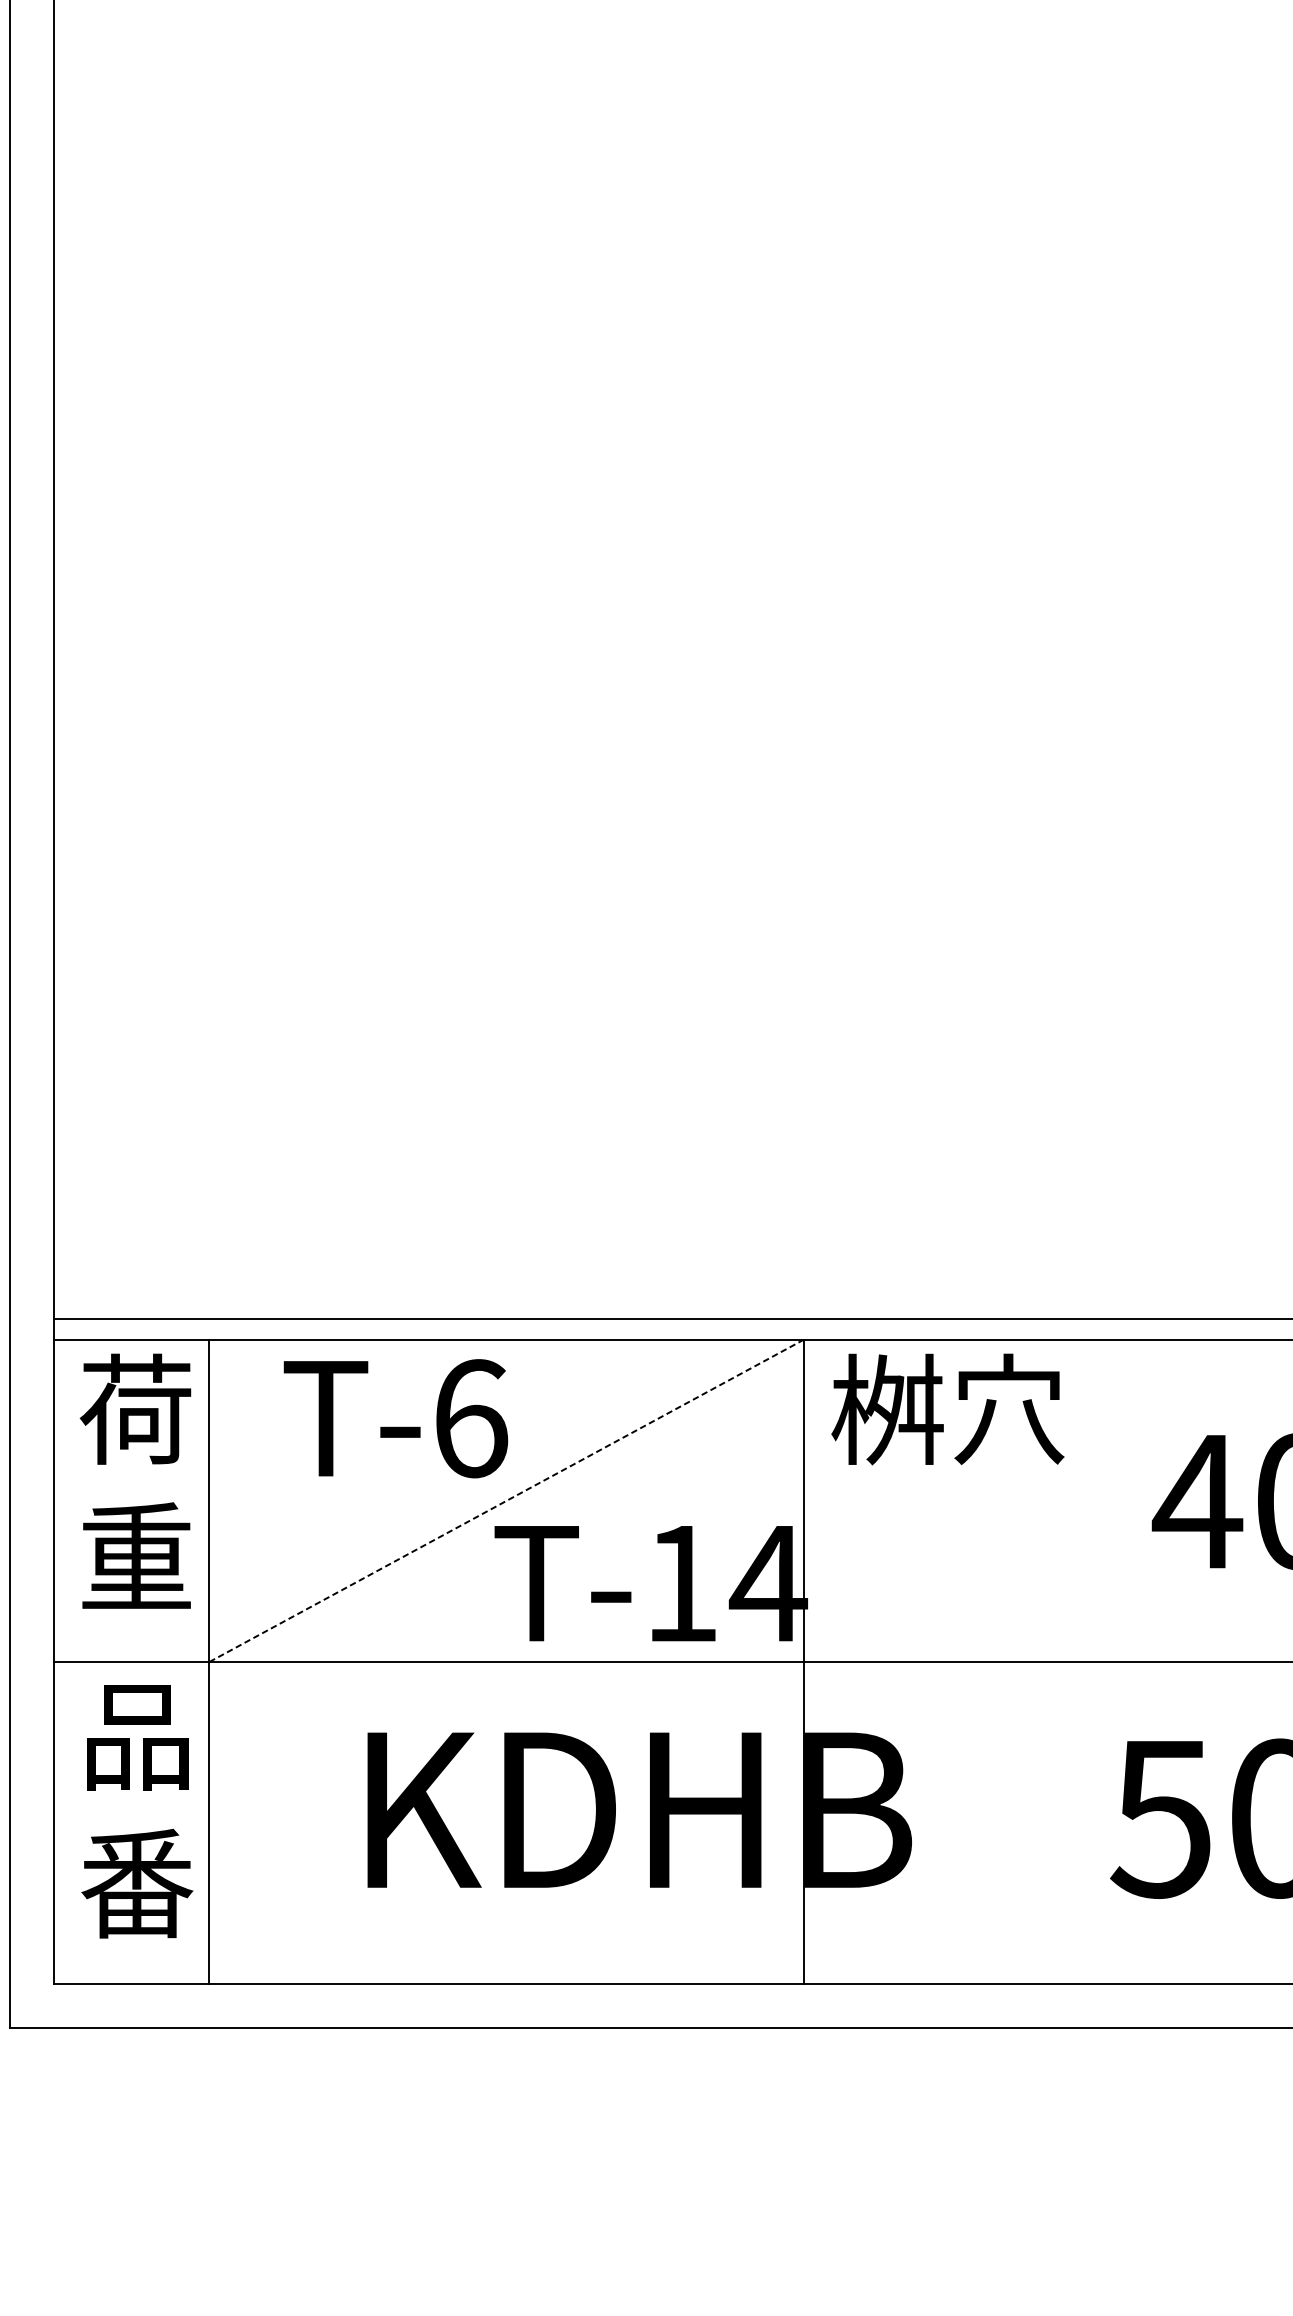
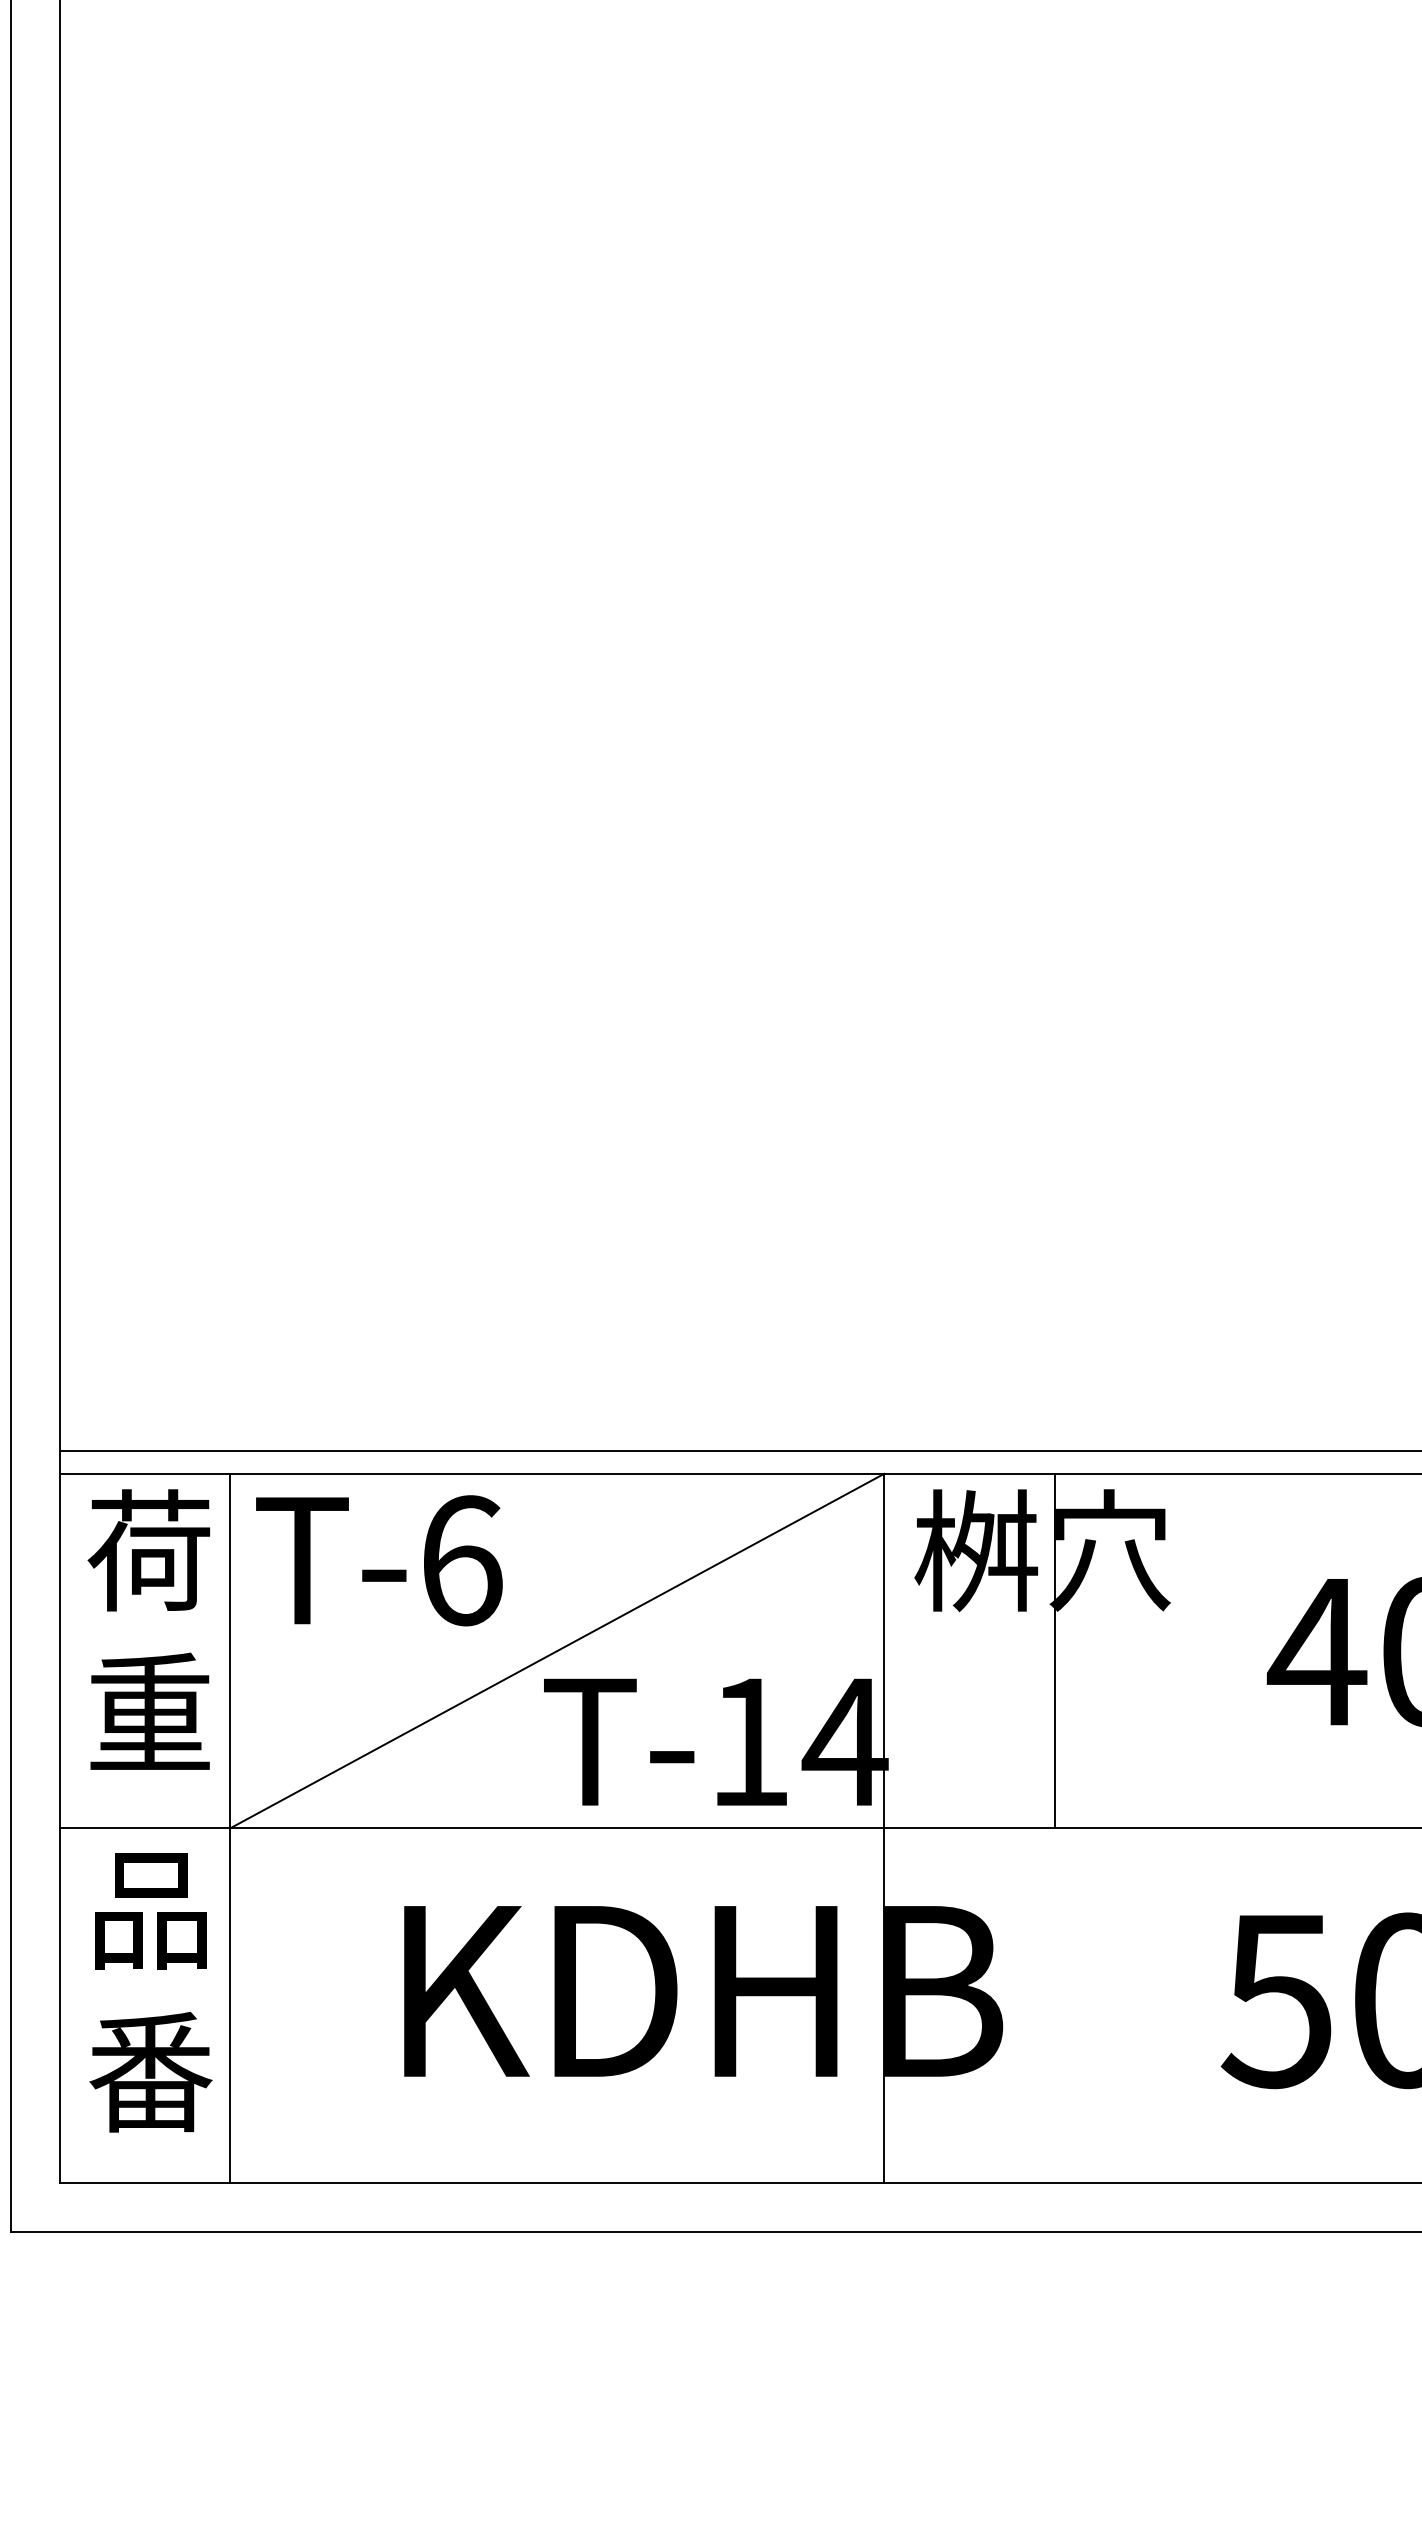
text: (396, 1418) -> (379, 1560), moved
line: (958, 1500) -> (1054, 1650), added
line: (506, 1501) -> (557, 1651), dashed -> solid

